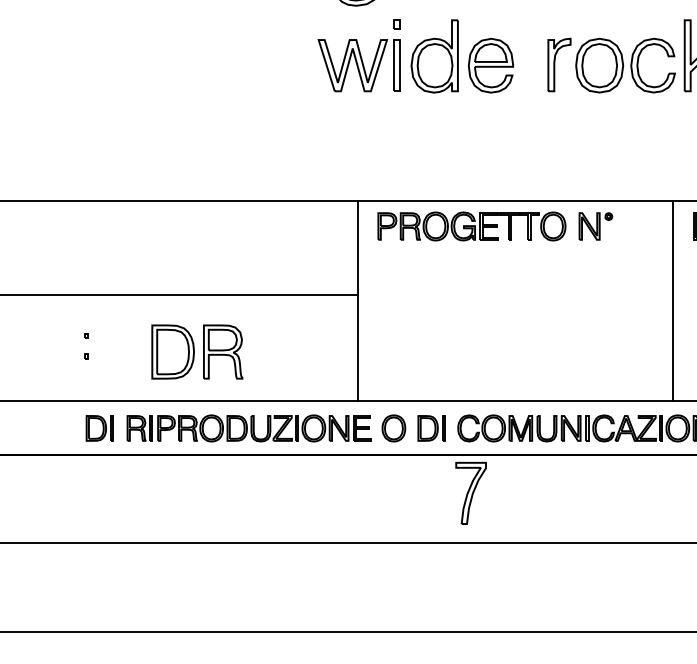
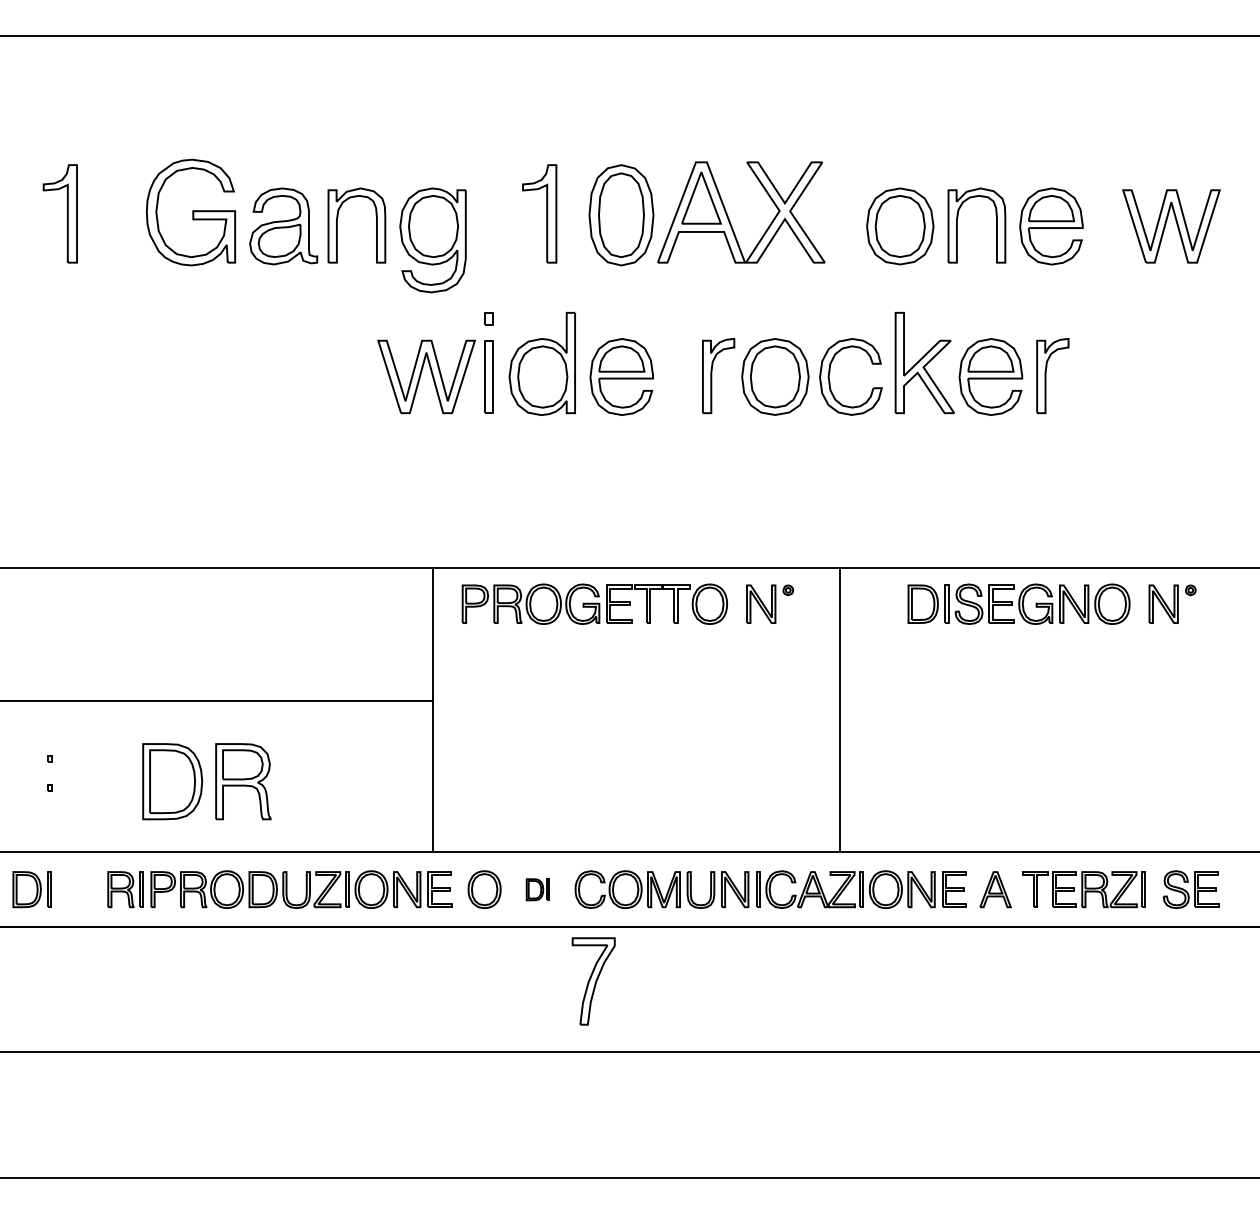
line: (673, 300) -> (840, 709), moved
part: (99, 428) -> (31, 889), moved
part: (431, 428) -> (537, 889), size x0.6

